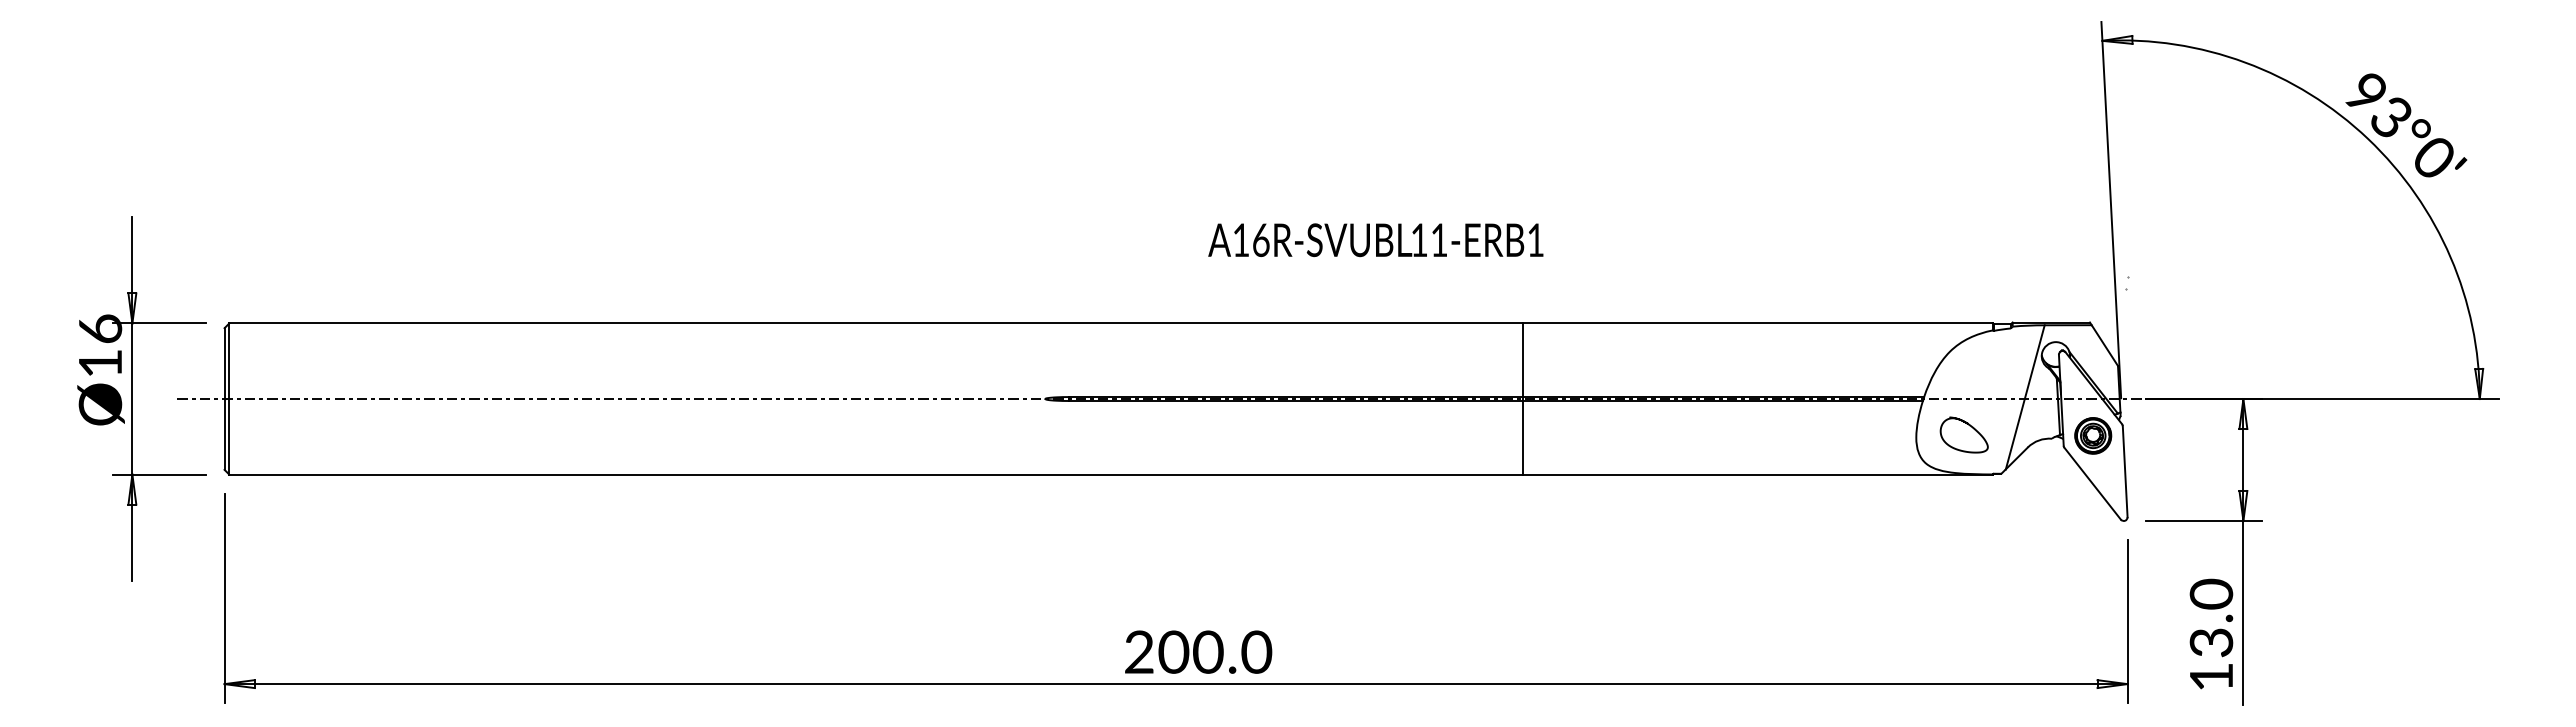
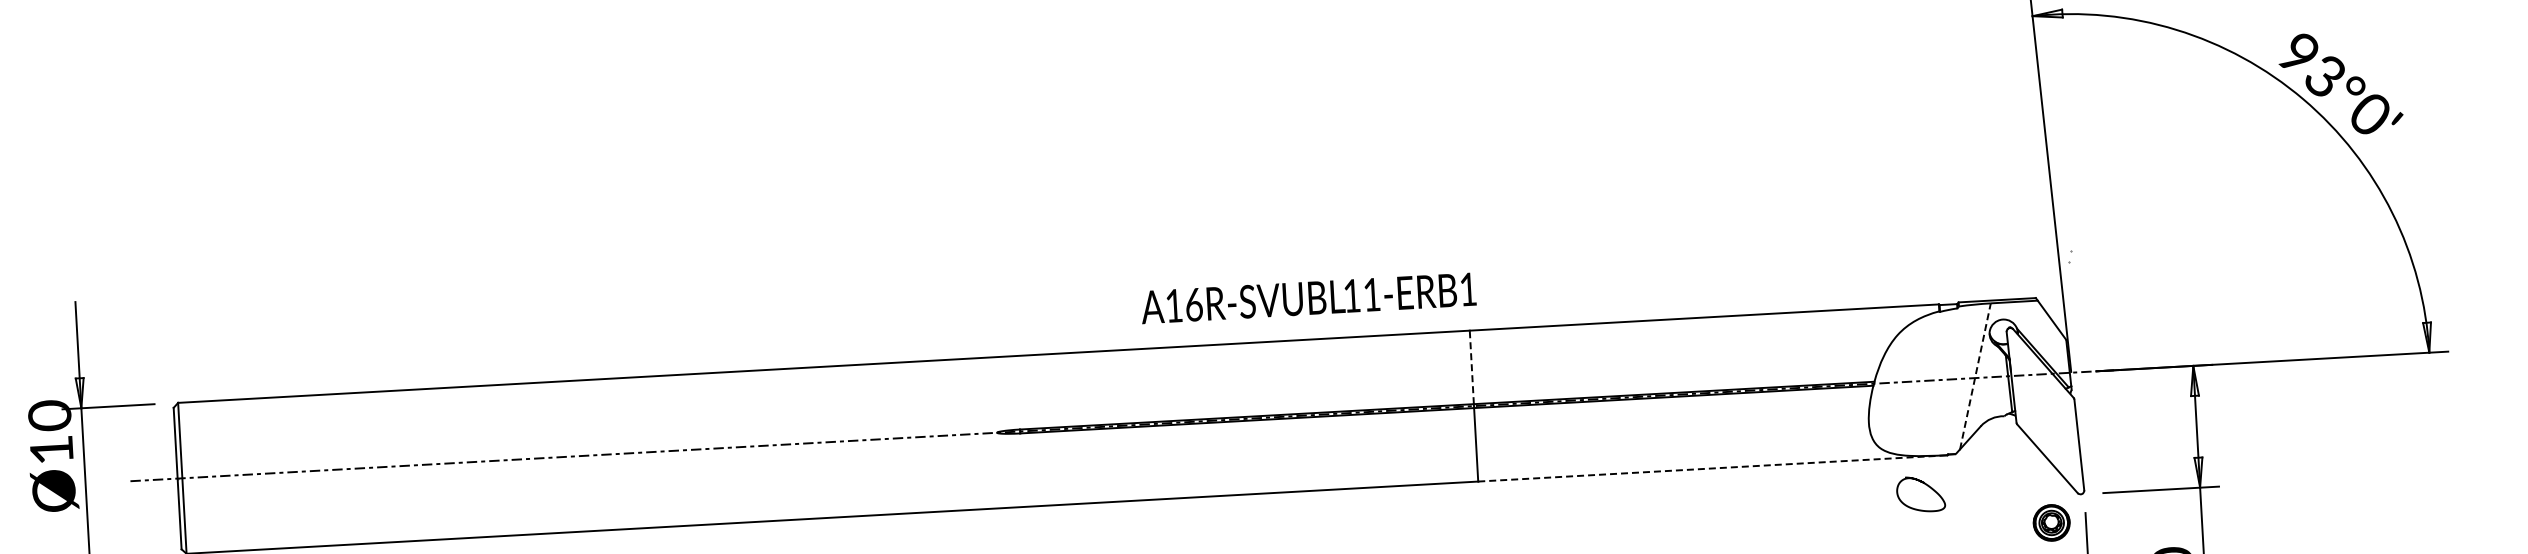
text: (1375, 240) -> (1308, 298), moved
text: (99, 328) -> (48, 415), Ø16 -> Ø10
line: (1522, 360) -> (1471, 367), solid -> dashed
line: (2025, 397) -> (1975, 376), solid -> dashed
curve: (1969, 426) -> (1925, 485), moved
part: (2093, 435) -> (2051, 522), moved
line: (1757, 474) -> (1712, 468), solid -> dashed

